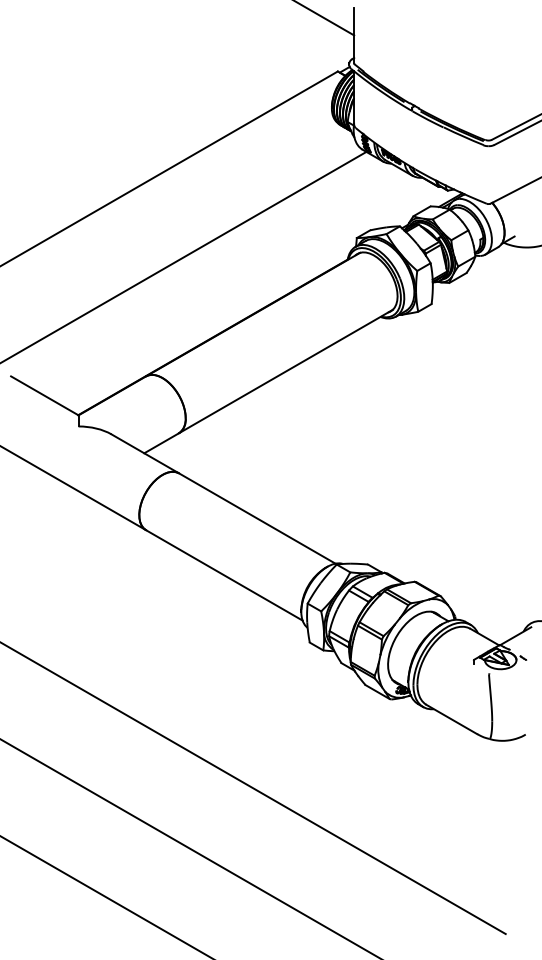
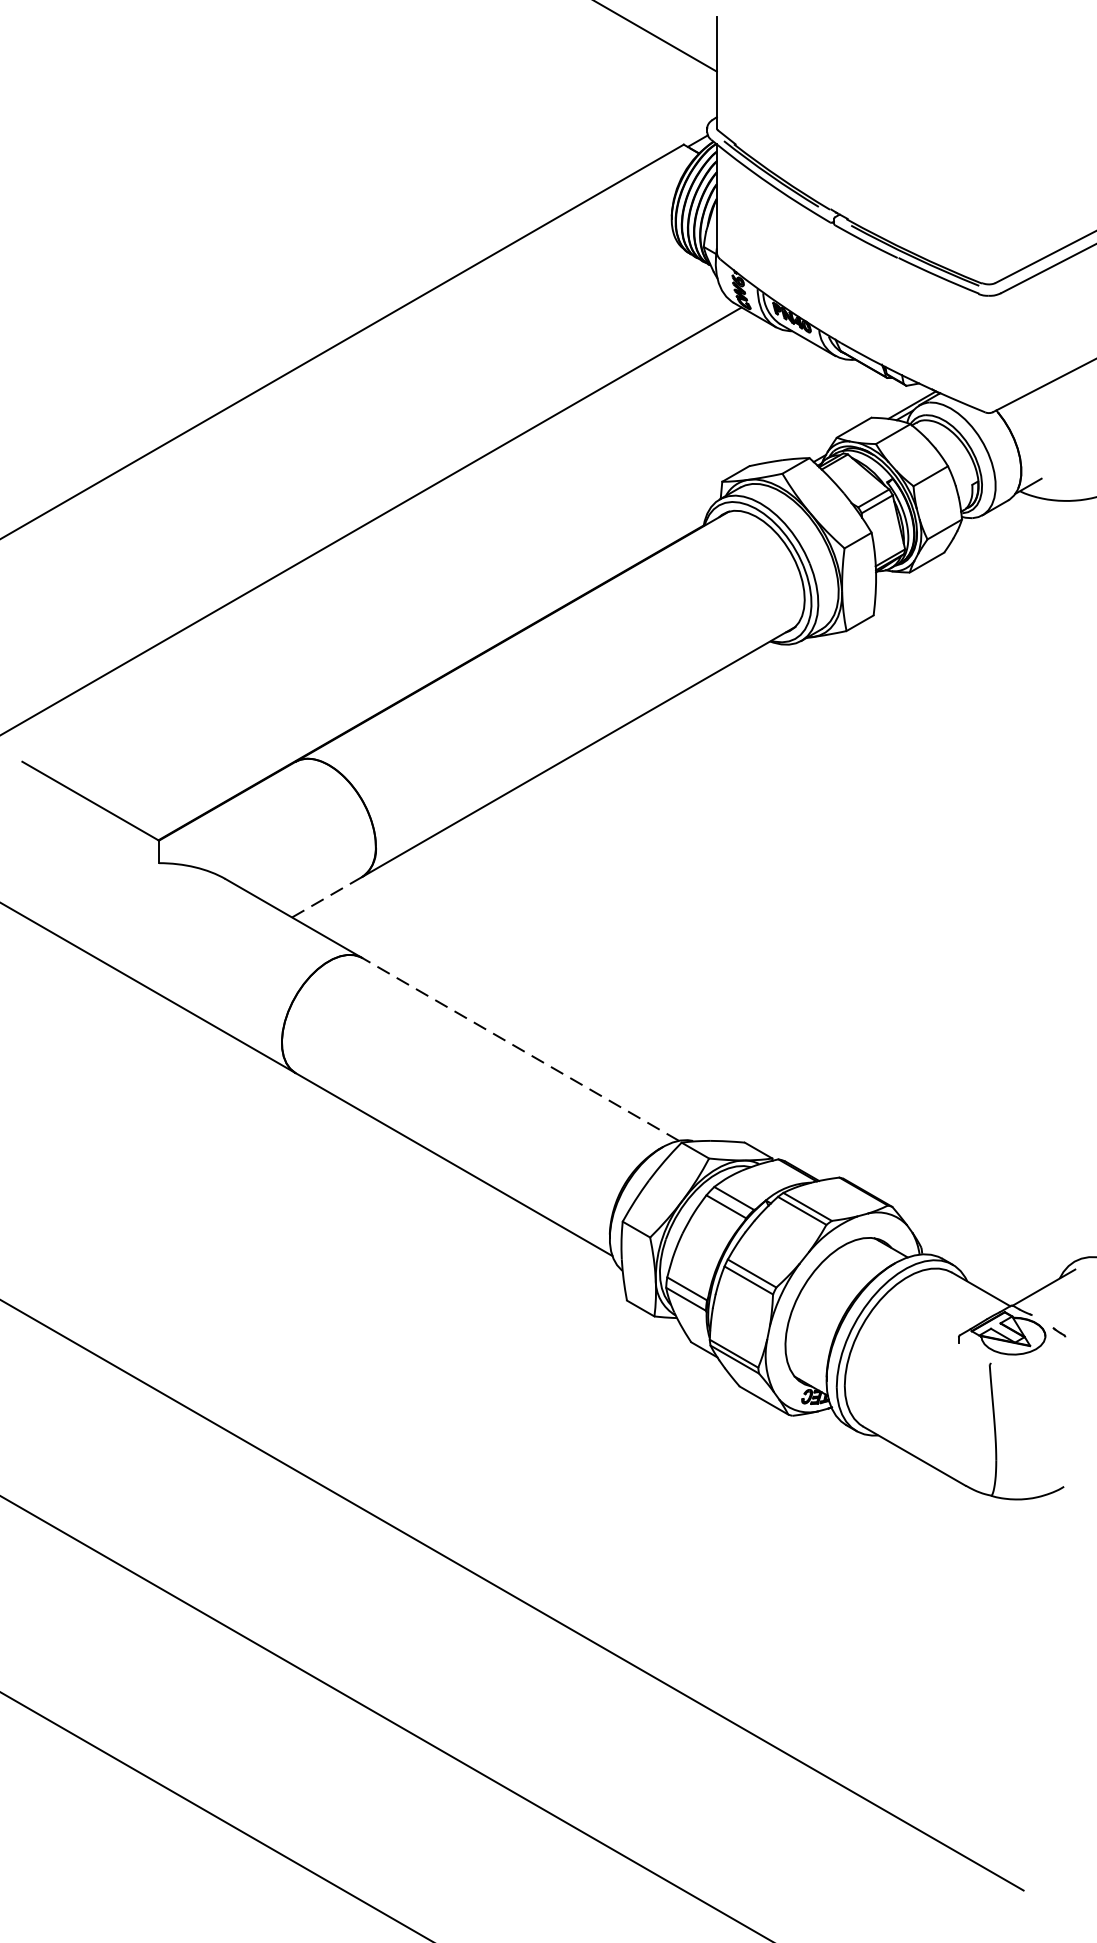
line: (162, 443) -> (328, 897), solid -> dashed
line: (256, 518) -> (519, 1049), solid -> dashed

